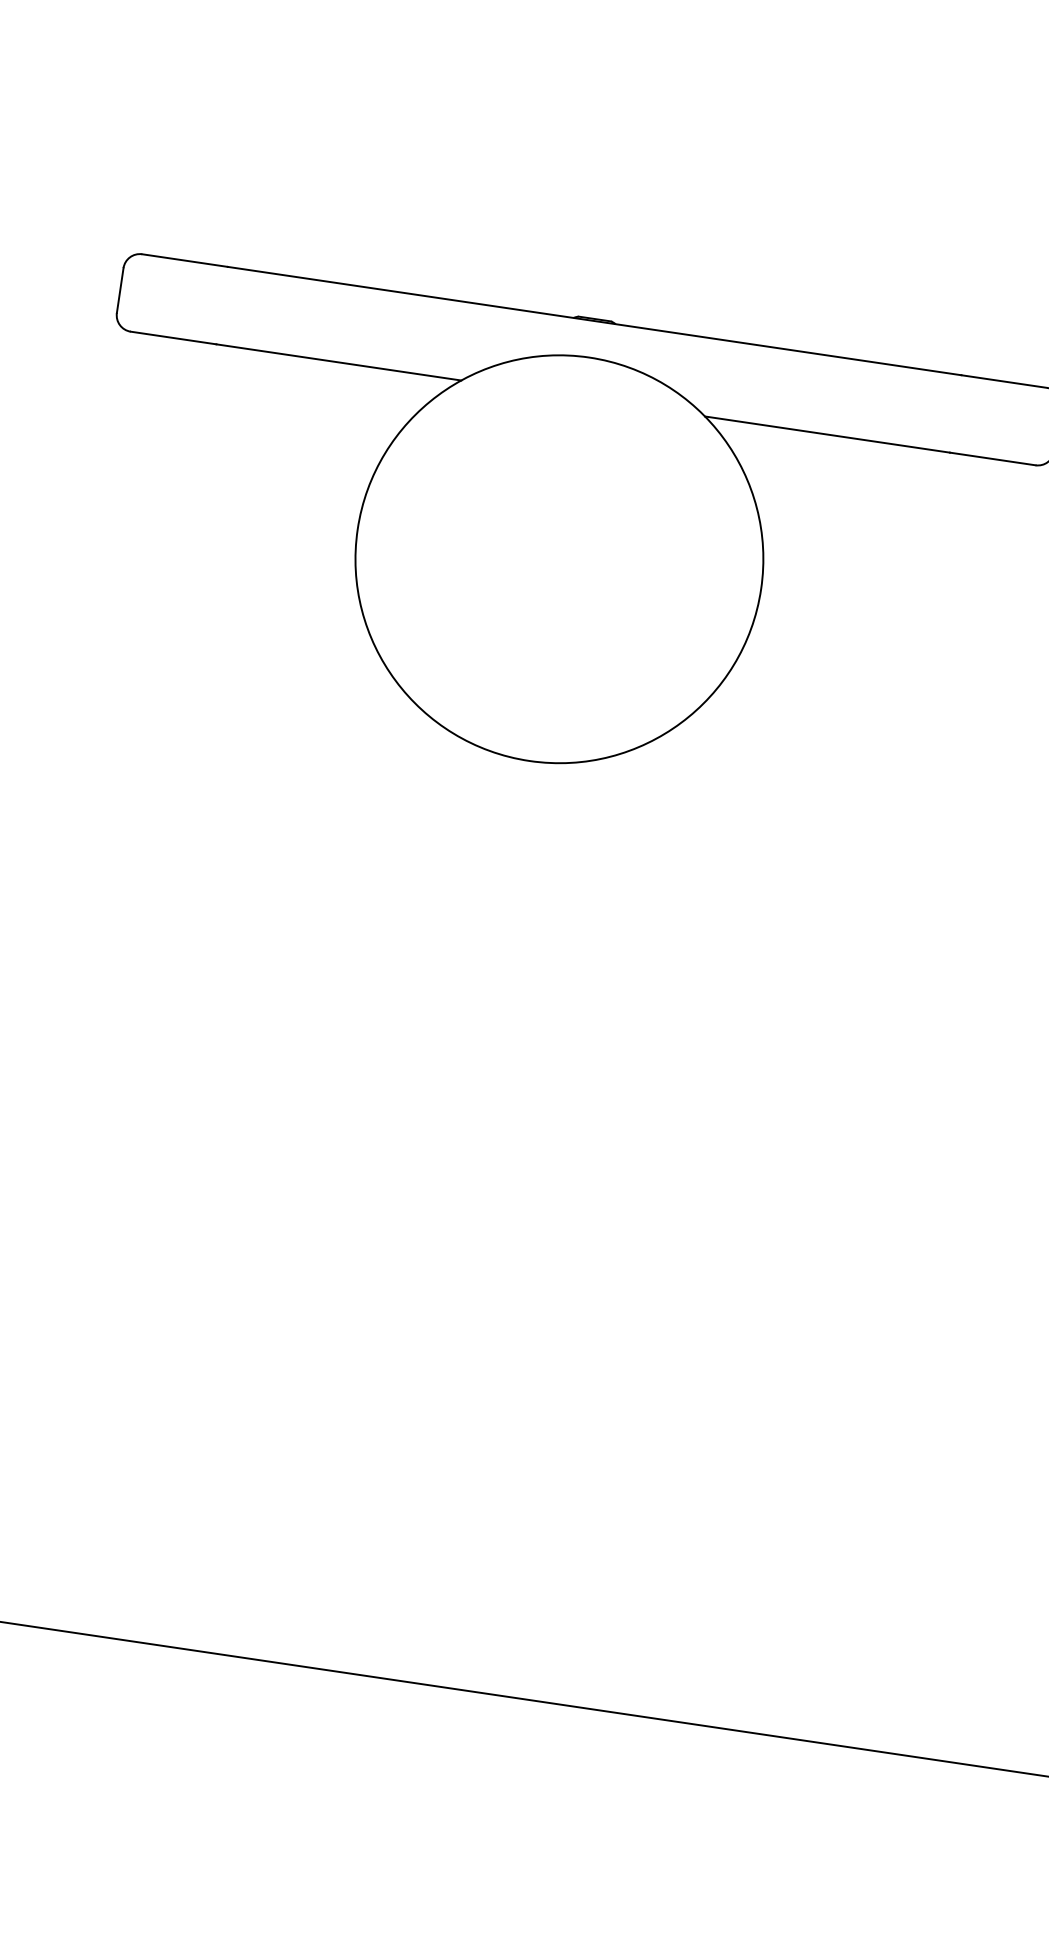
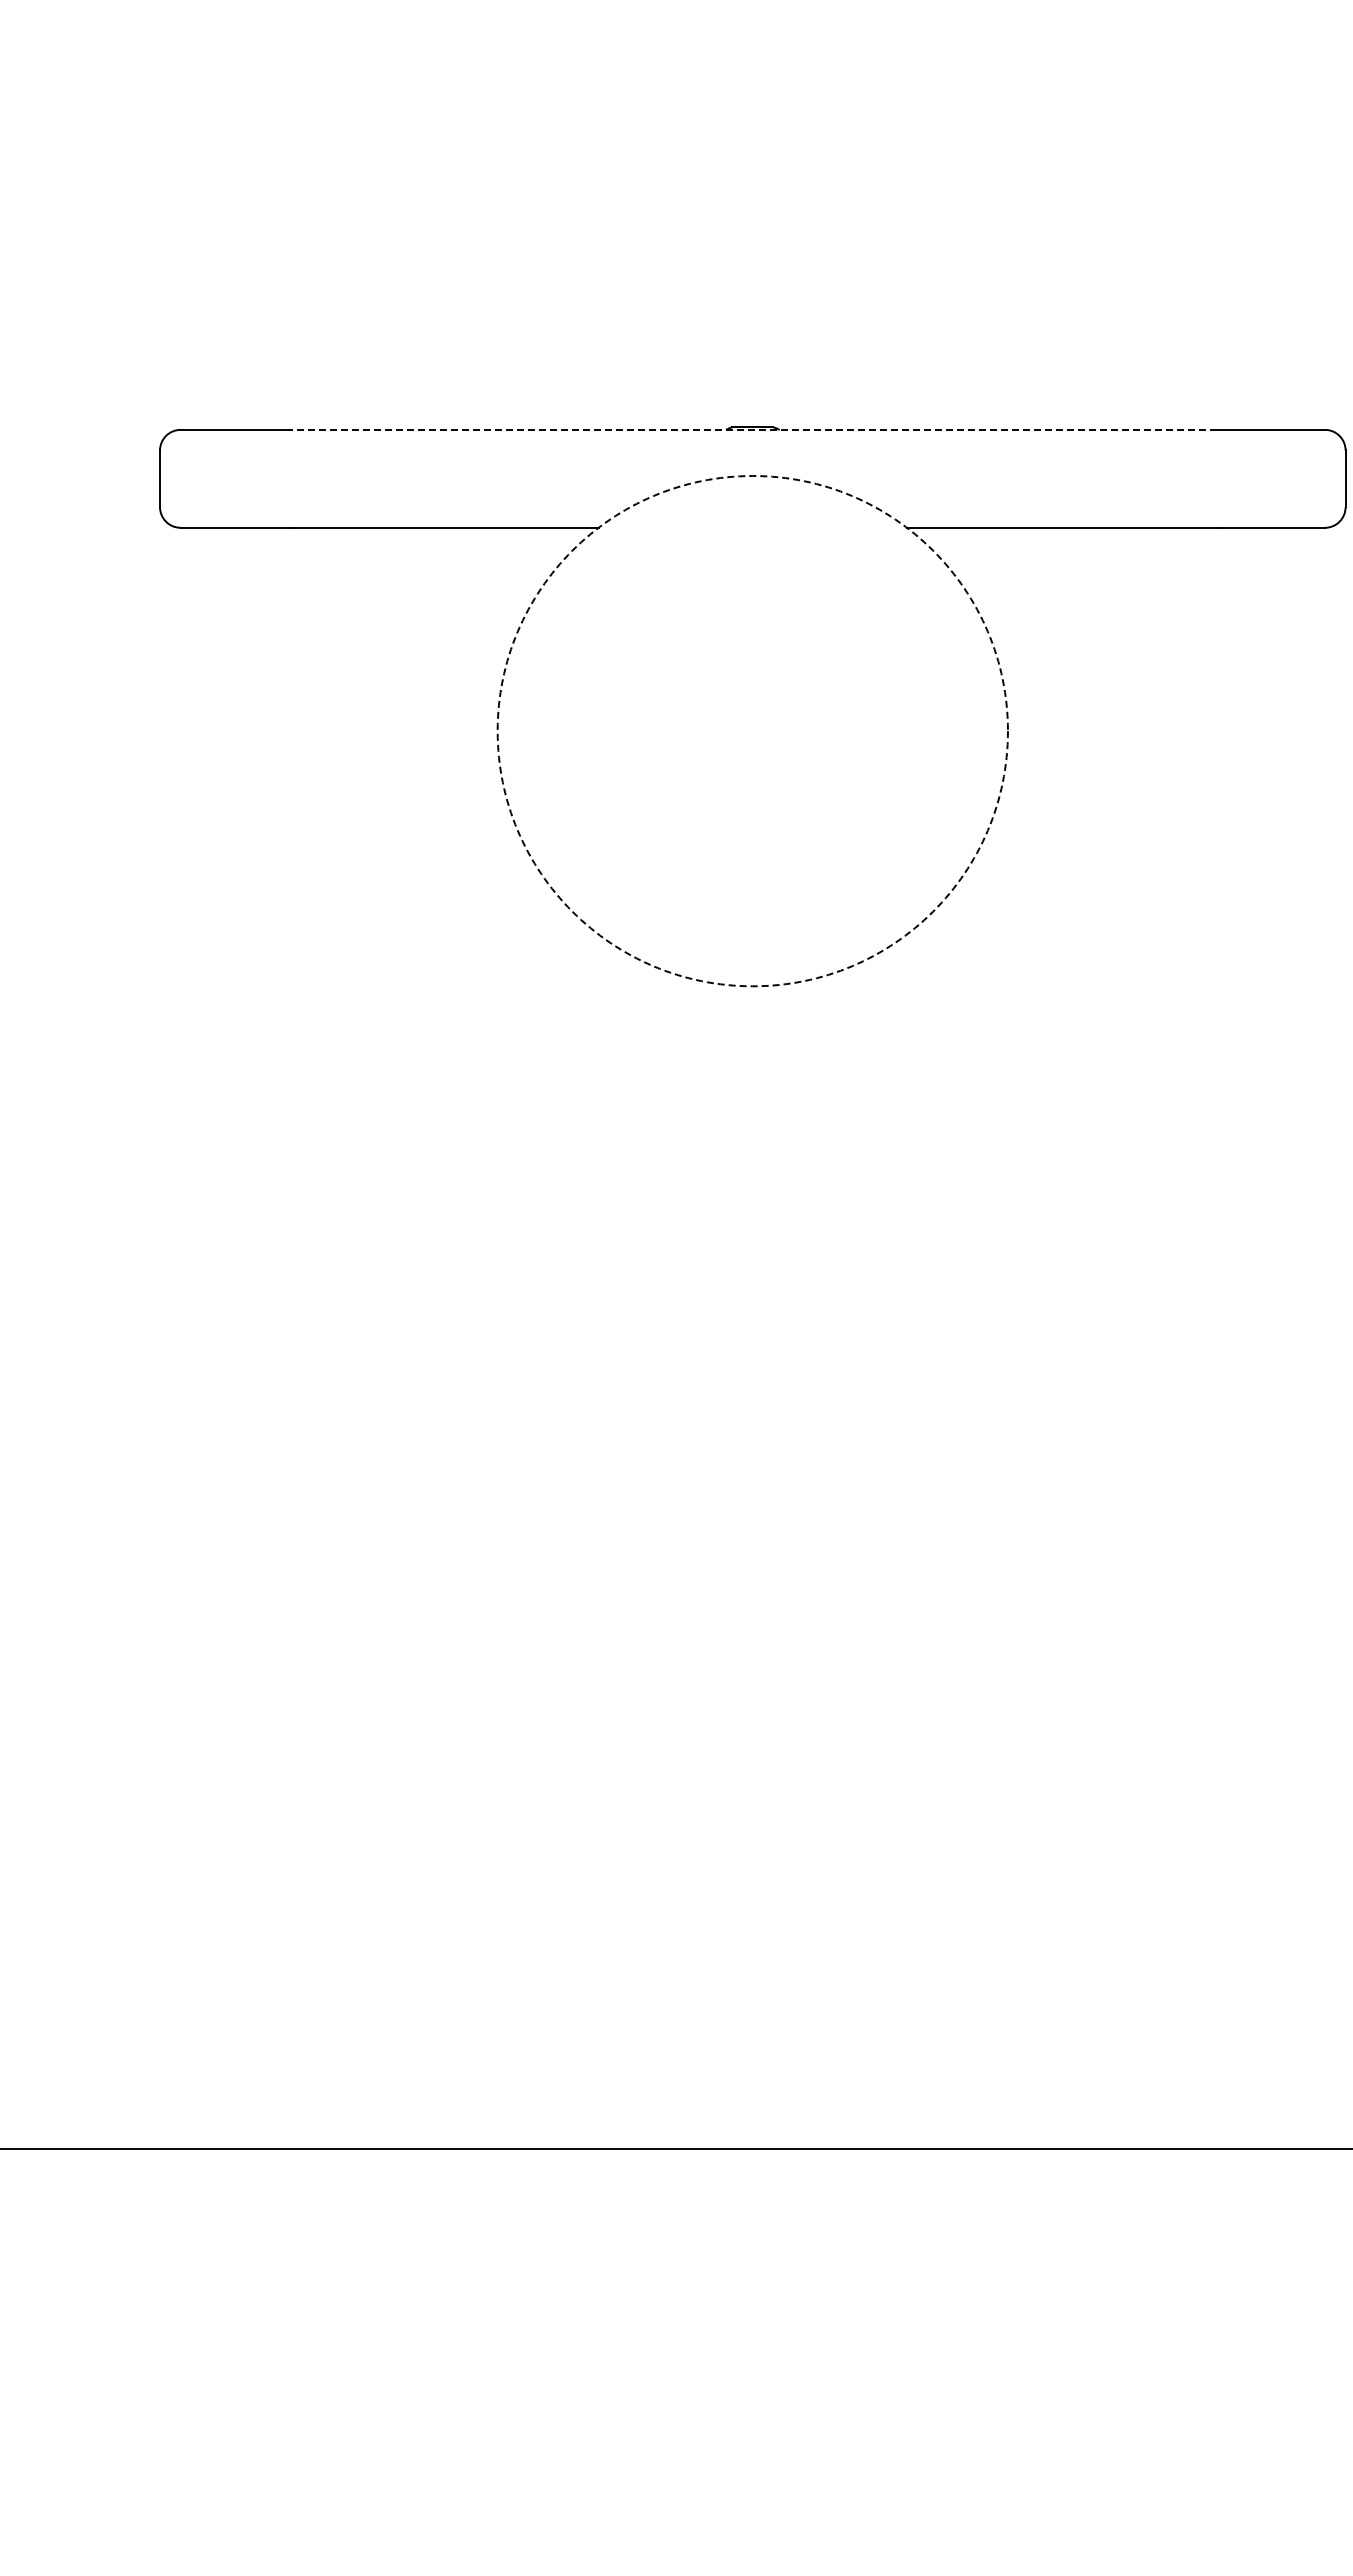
line: (594, 320) -> (752, 429), solid -> dashed
circle: (559, 559) -> (752, 731), solid -> dashed

